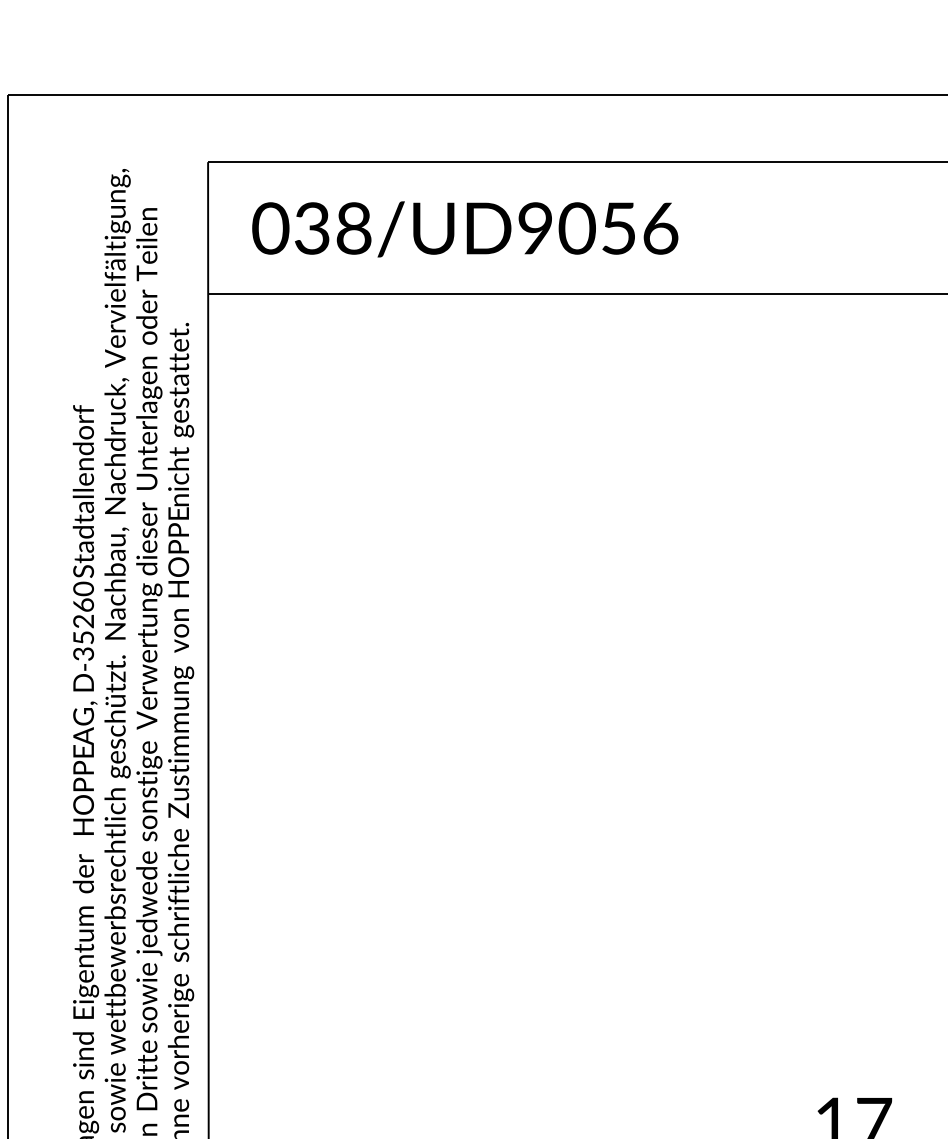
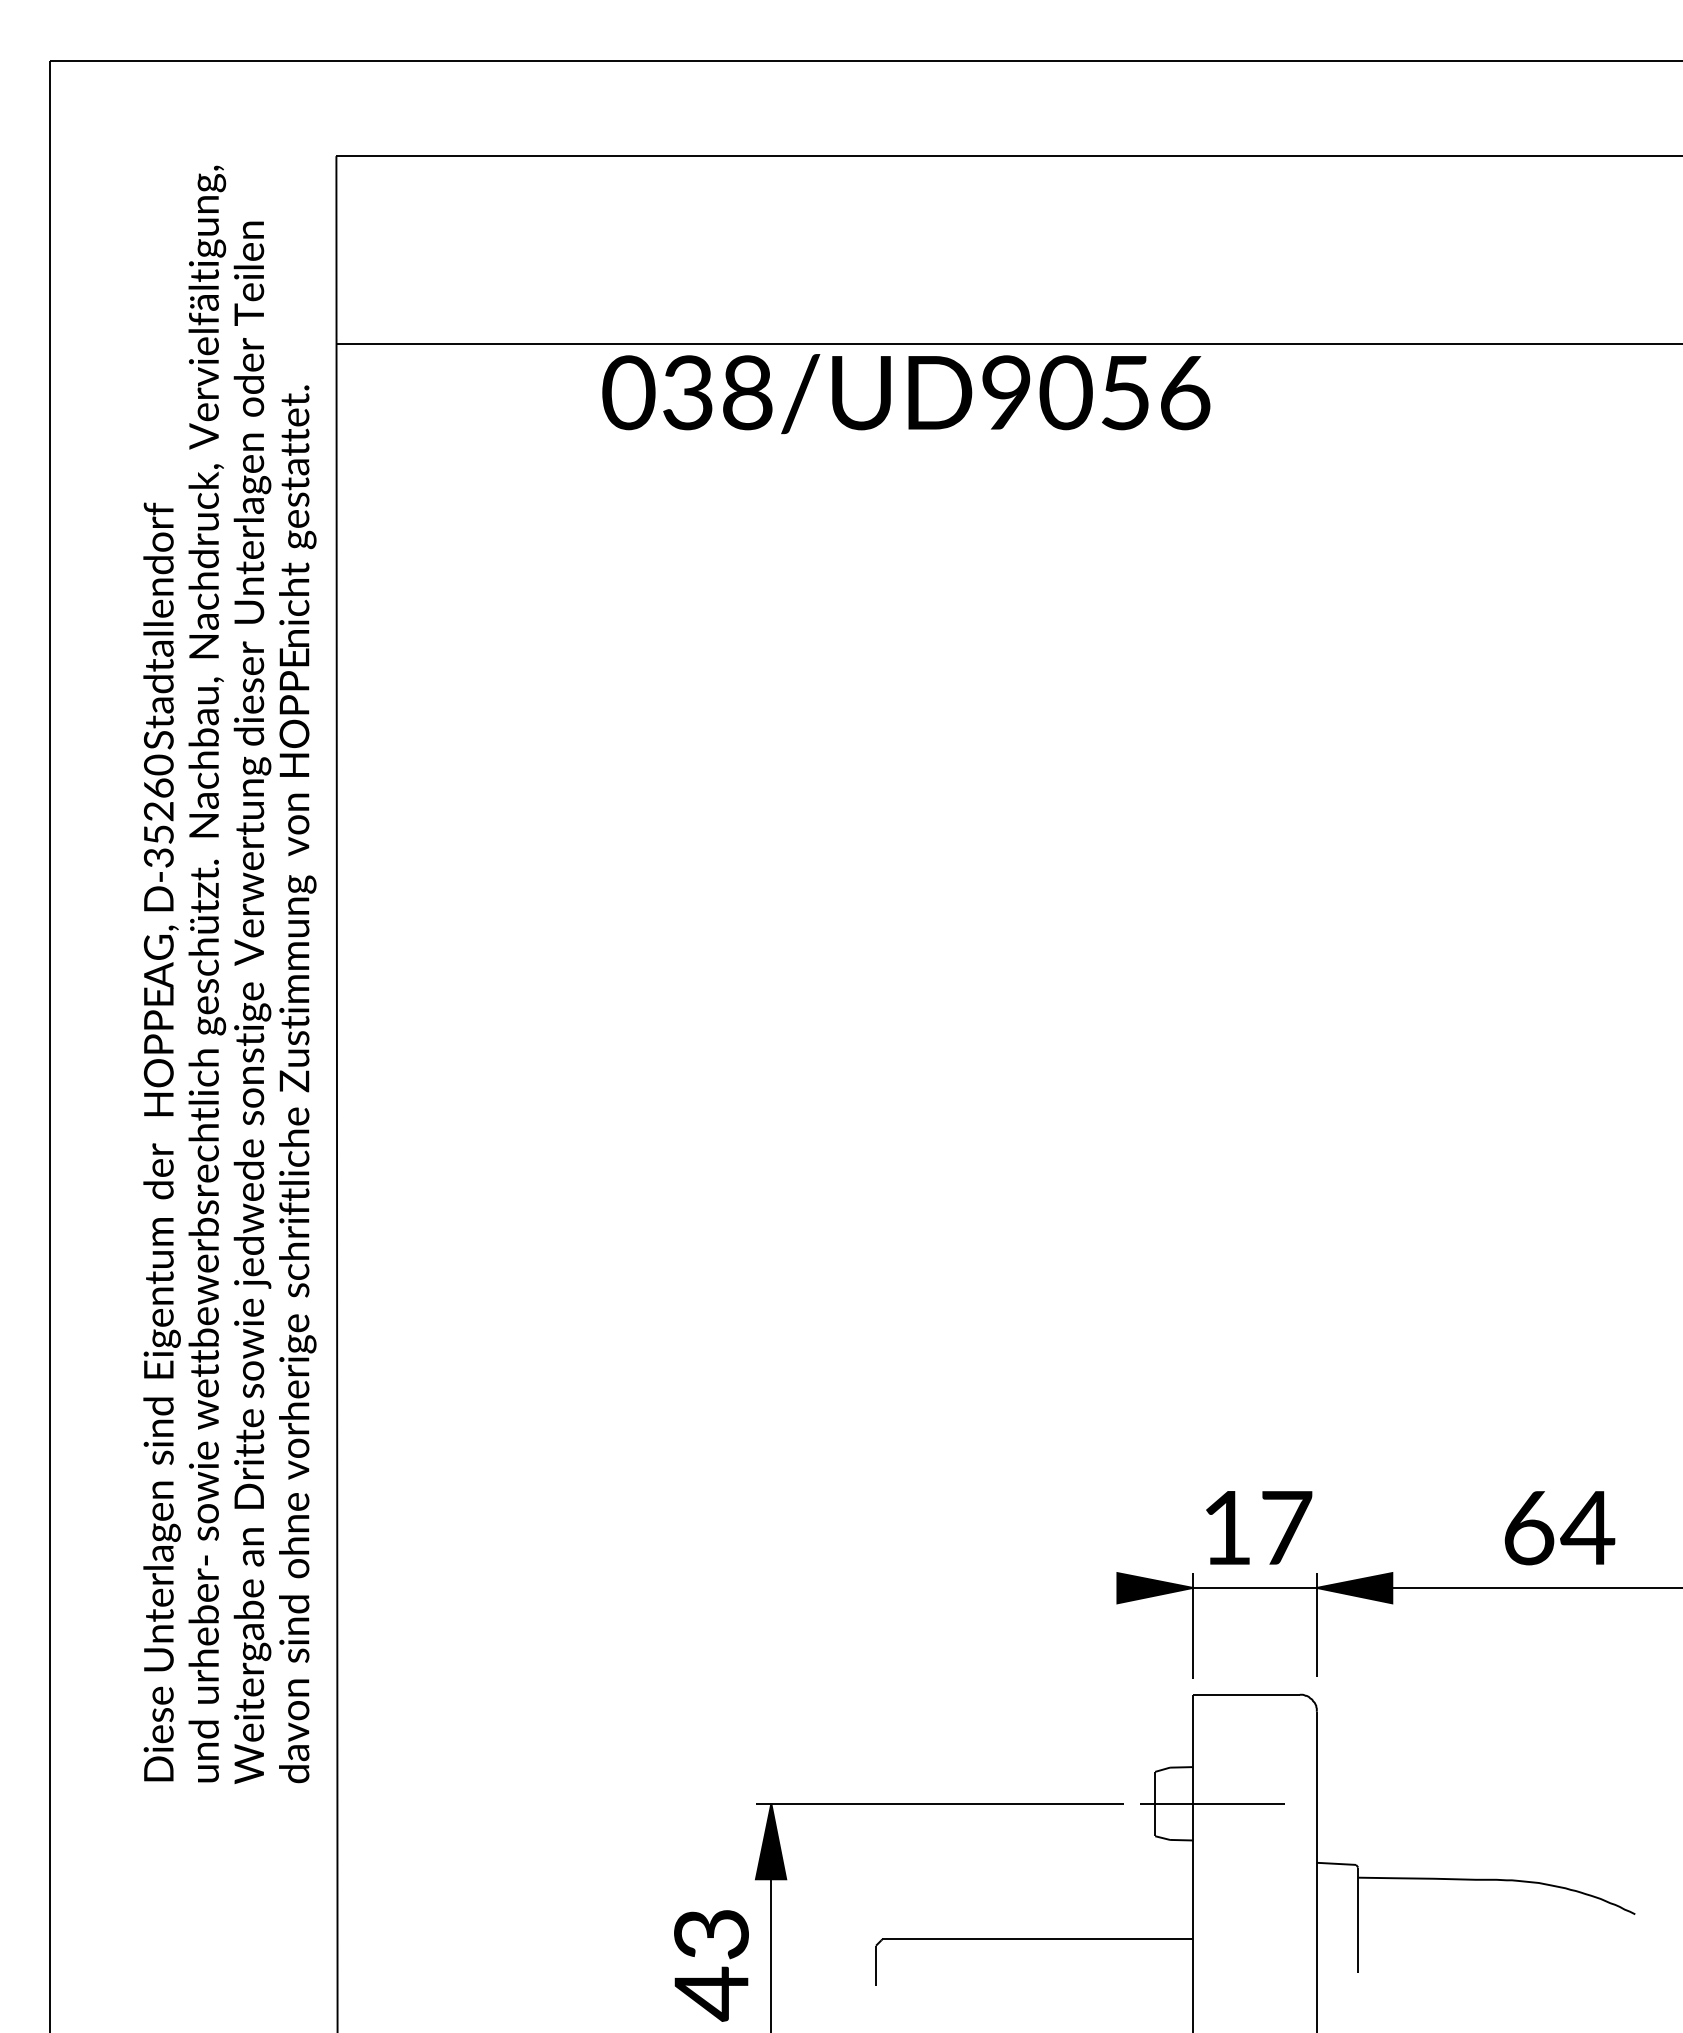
text: (465, 229) -> (906, 393), moved

